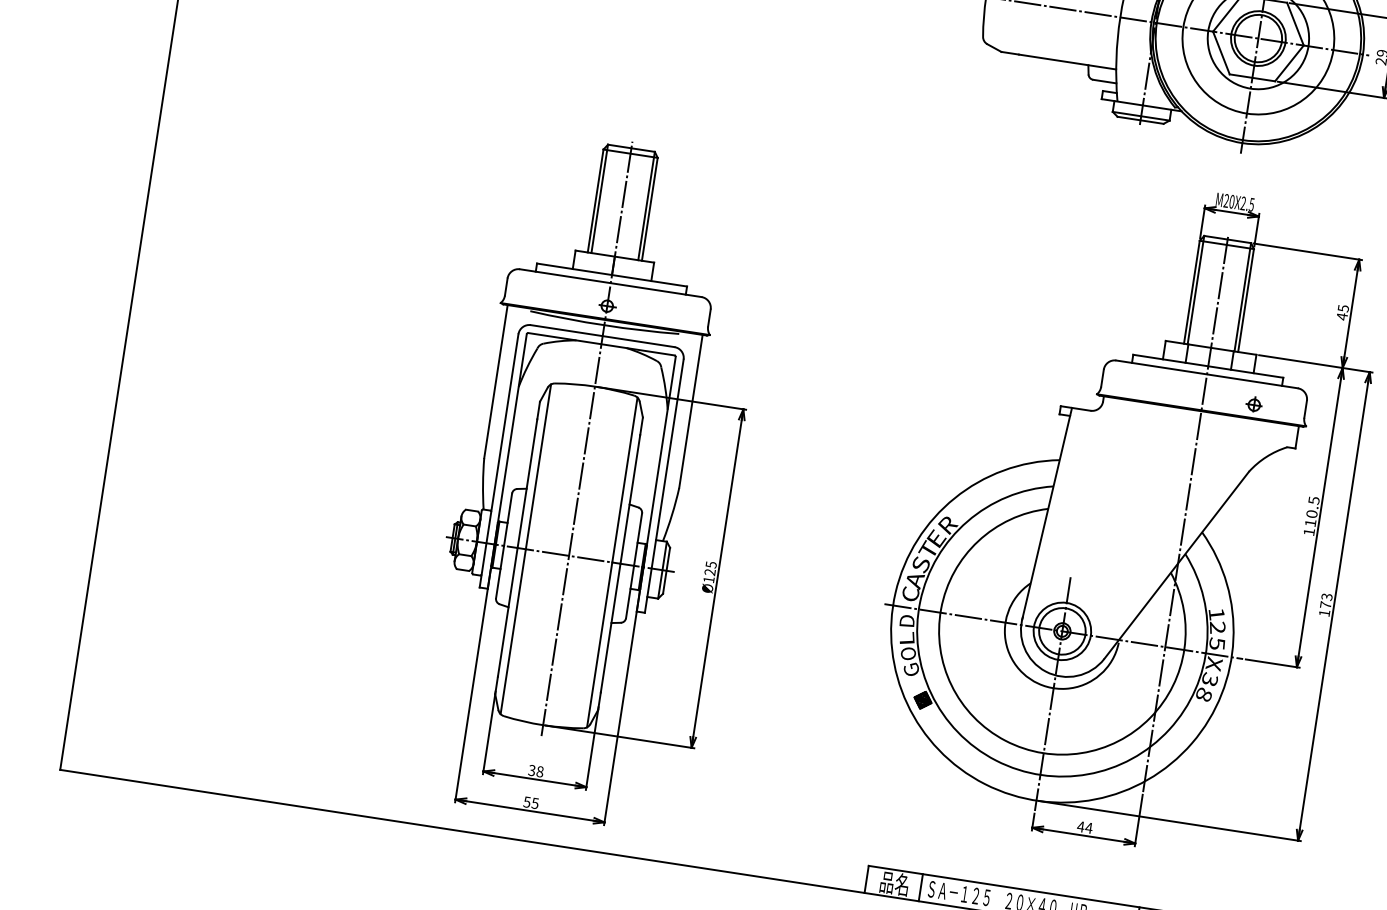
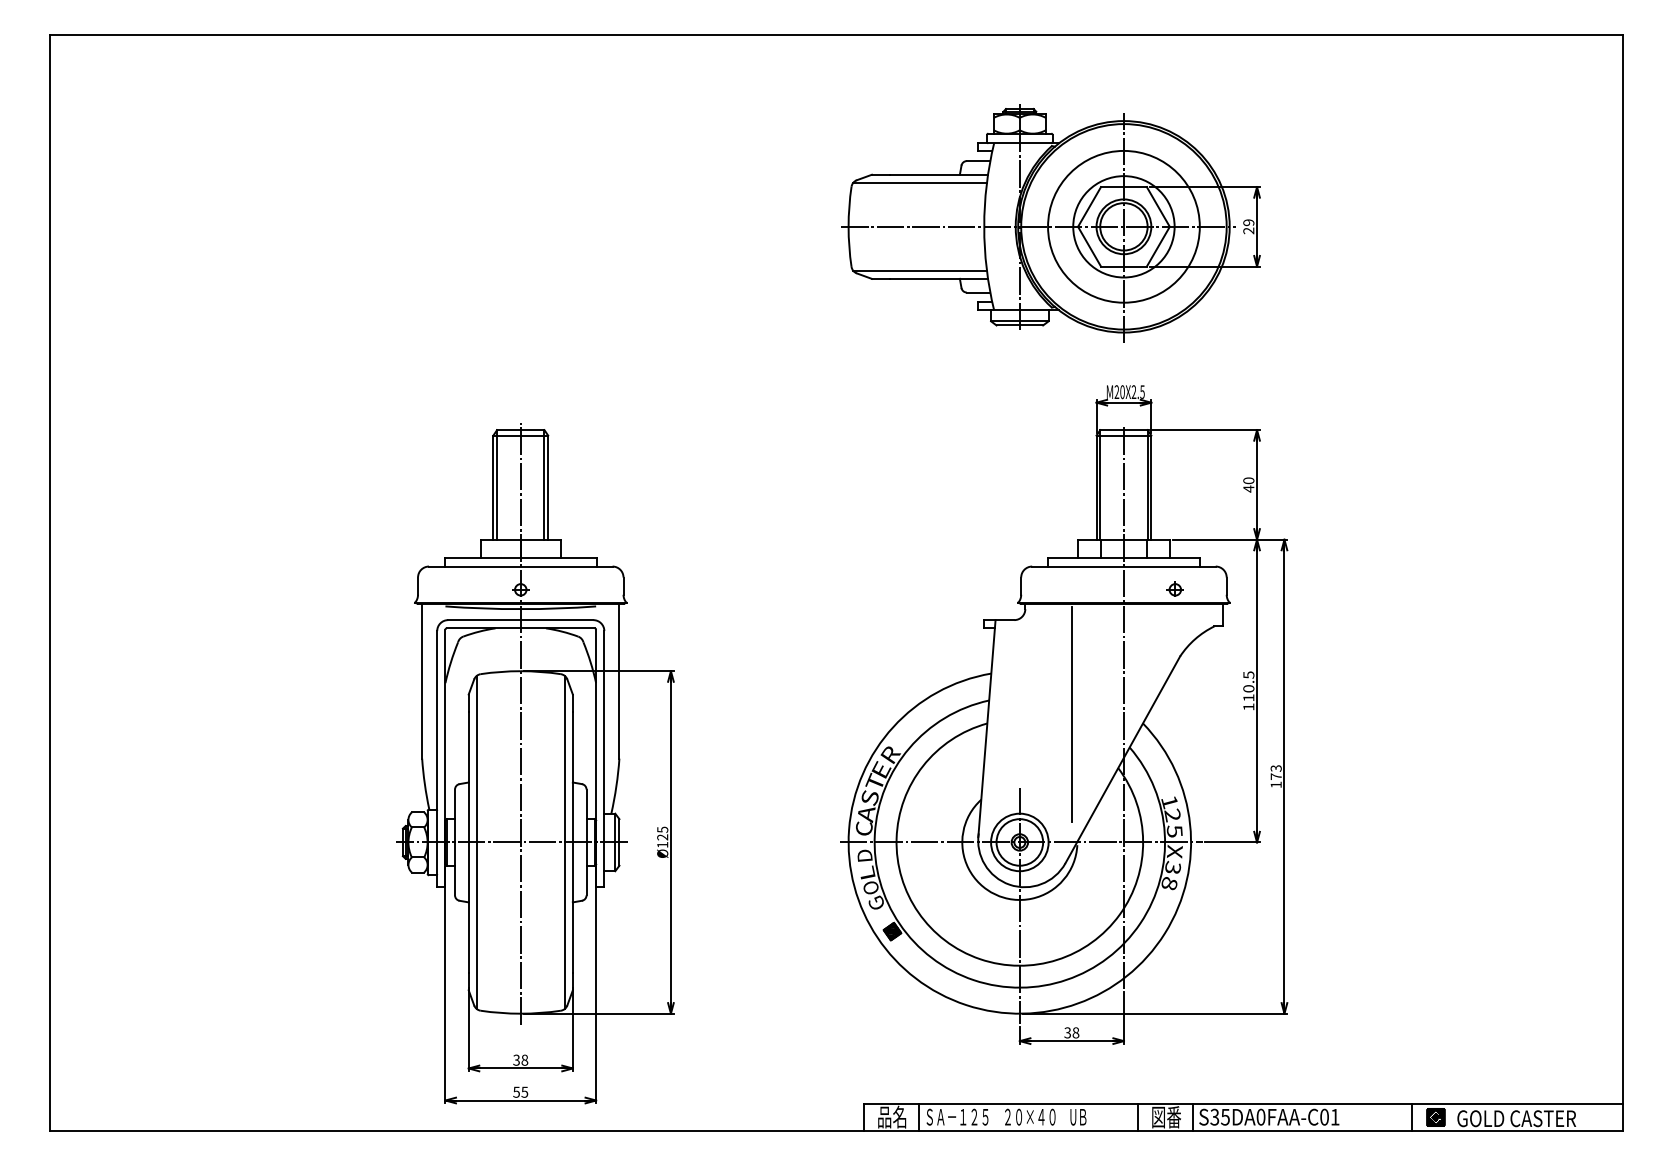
line: (1049, 50) -> (919, 270), added
text: (1343, 308) -> (1248, 480), 45 -> 40
line: (1132, 512) -> (1071, 714), added
text: (1084, 827) -> (1071, 1032), 44 -> 38

